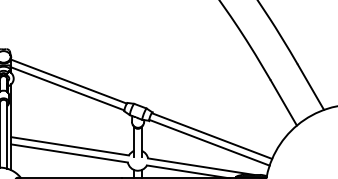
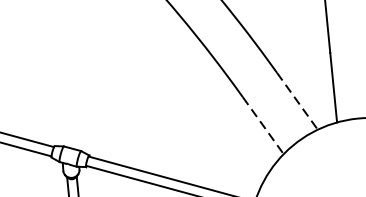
line: (311, 87) -> (298, 101), solid -> dashed
line: (284, 103) -> (264, 126), solid -> dashed

